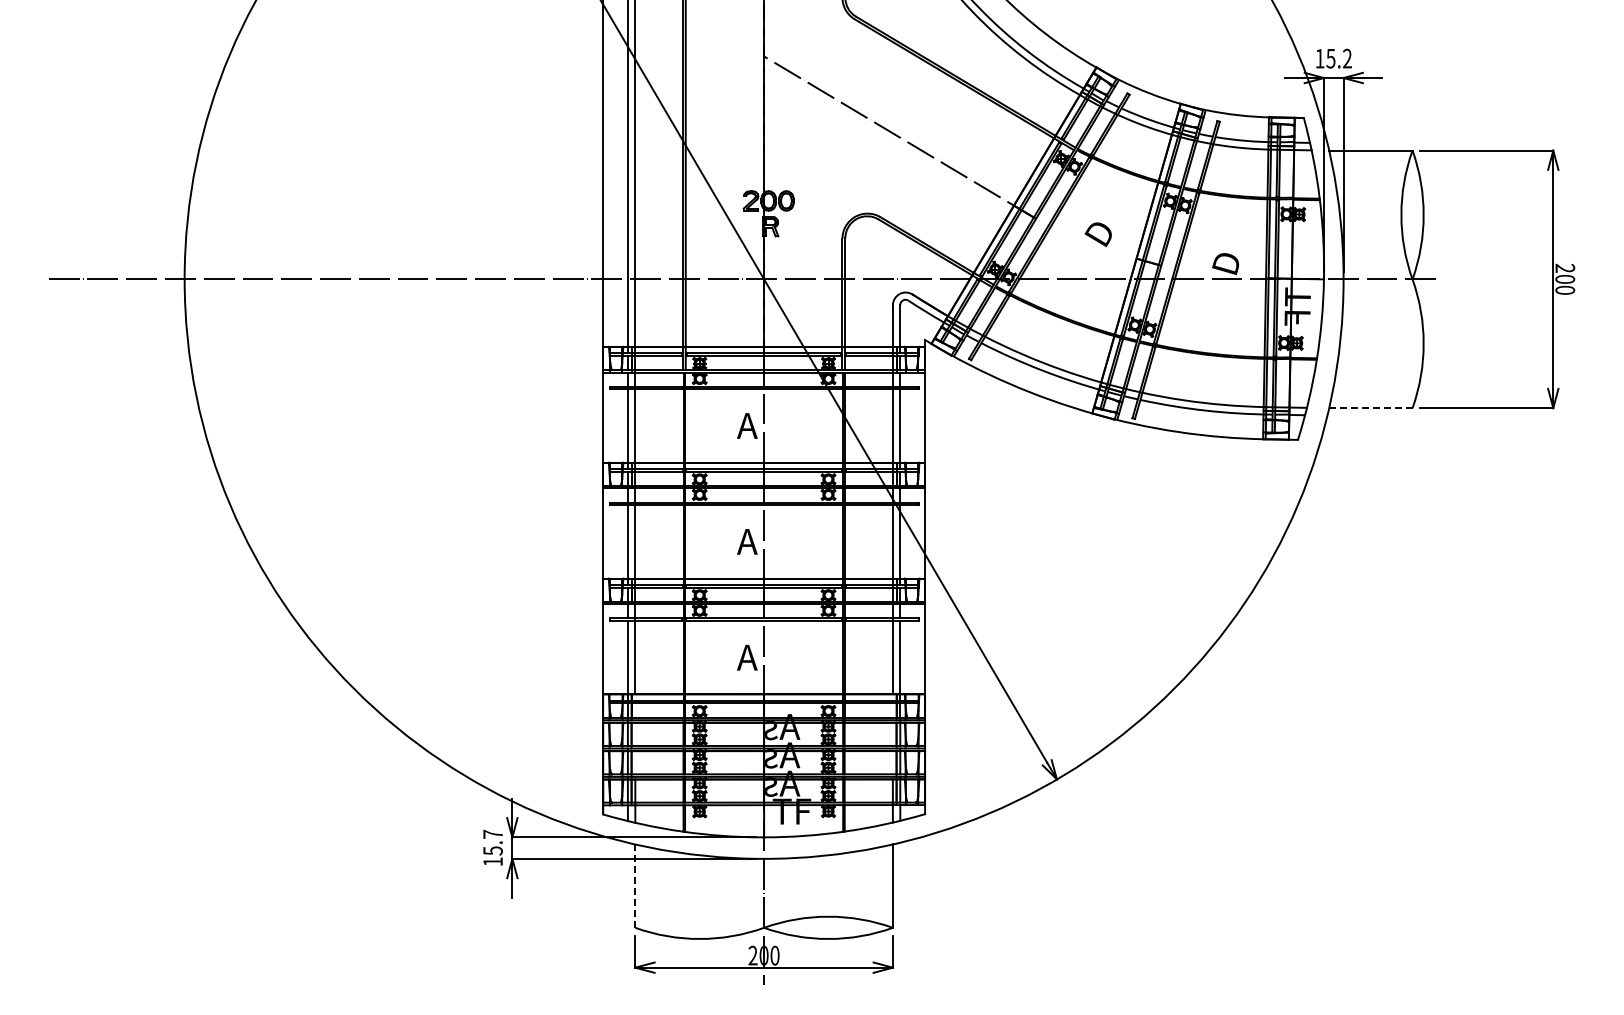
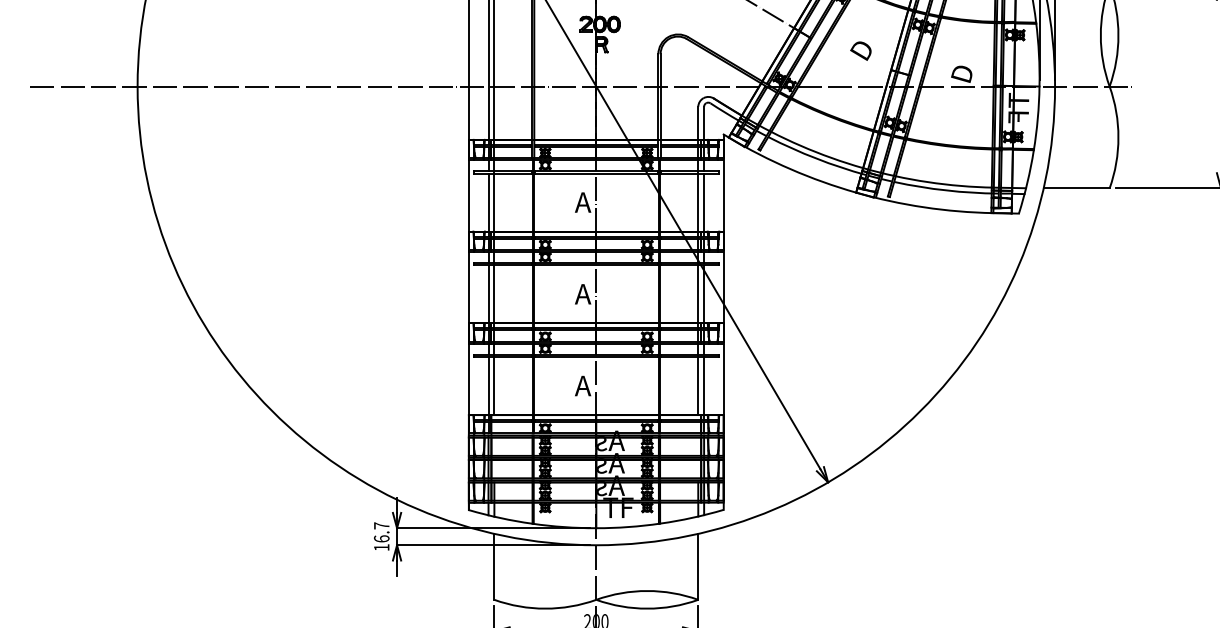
line: (1370, 408) -> (1076, 188), dashed -> solid
text: (492, 850) -> (381, 538), 15.7 -> 16.7
line: (635, 886) -> (494, 567), dashed -> solid

